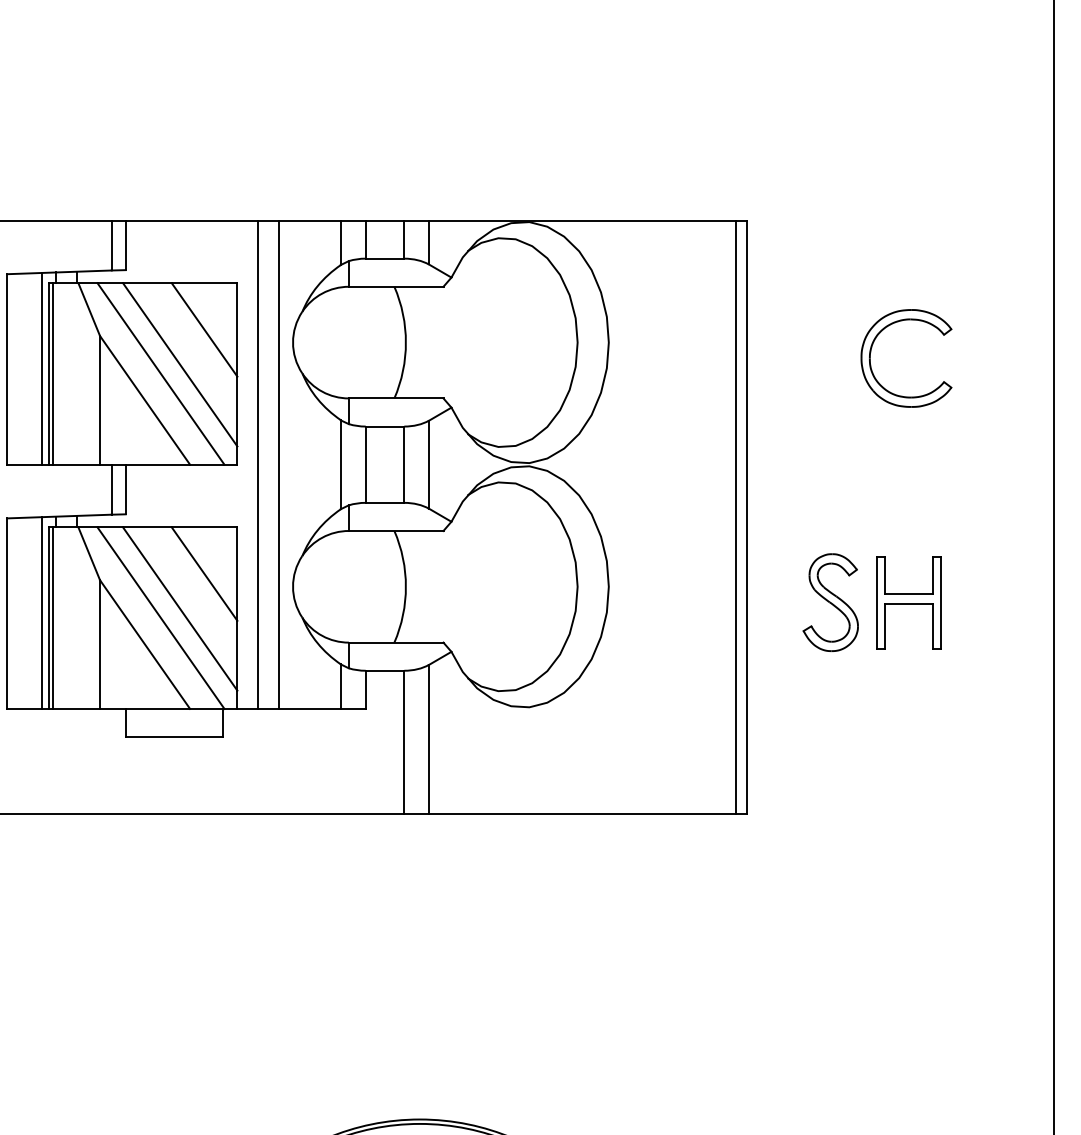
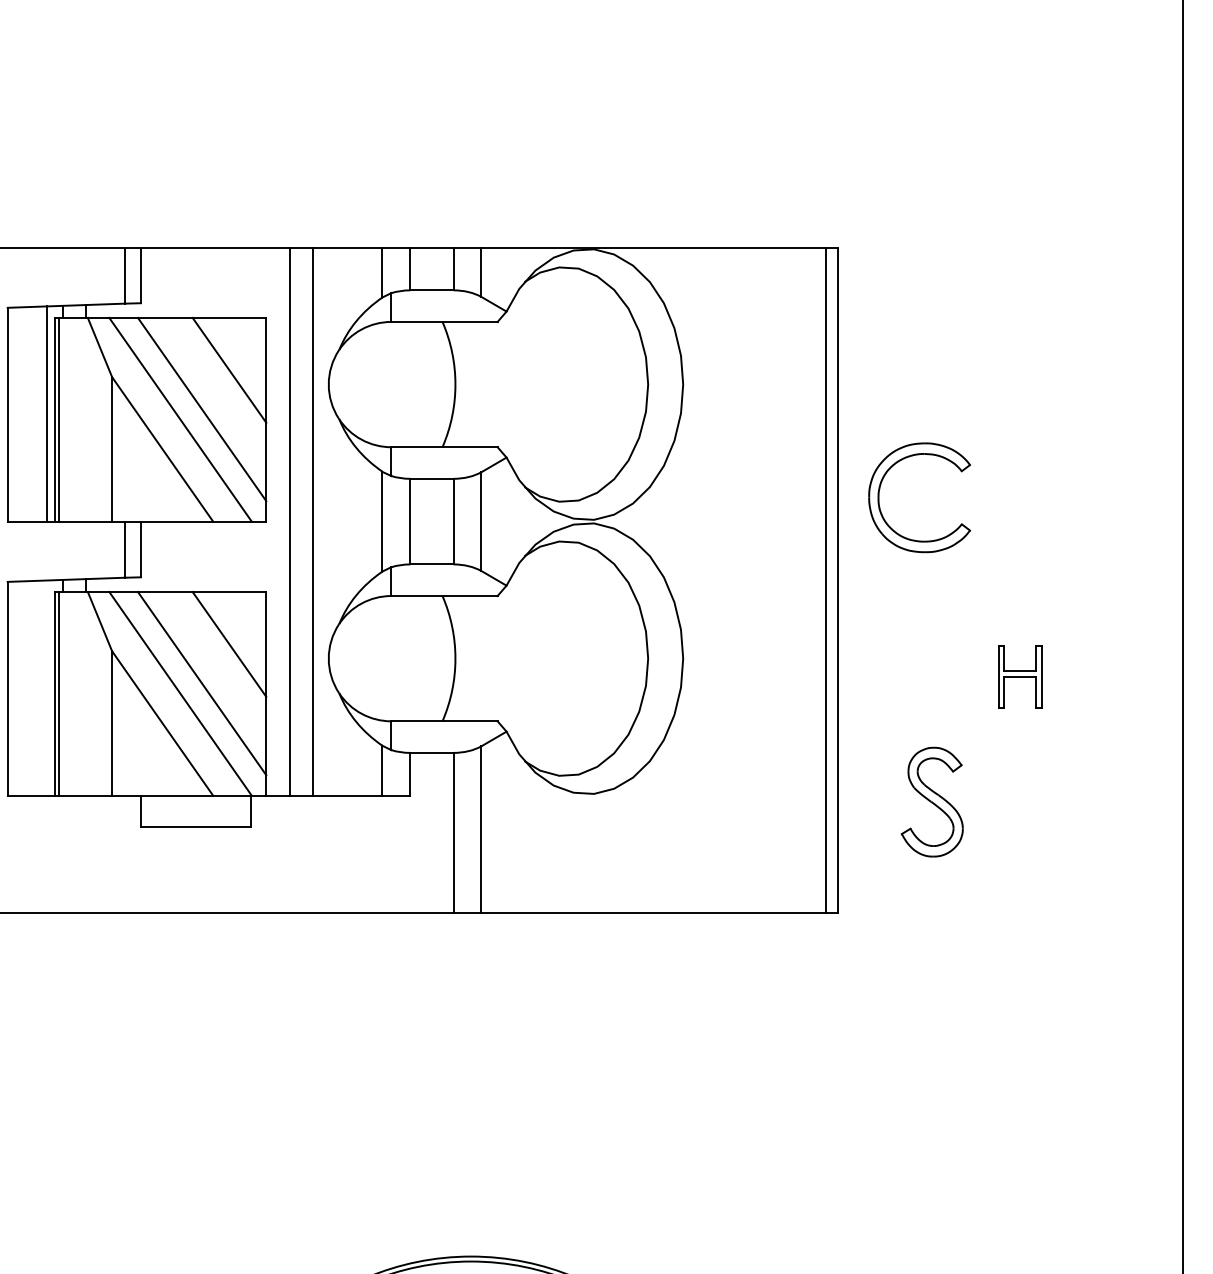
part: (871, 352) -> (880, 491), moved
part: (830, 602) -> (931, 801), moved
part: (908, 602) -> (1019, 676), size x0.6
line: (41, 612) -> (46, 687), removed

